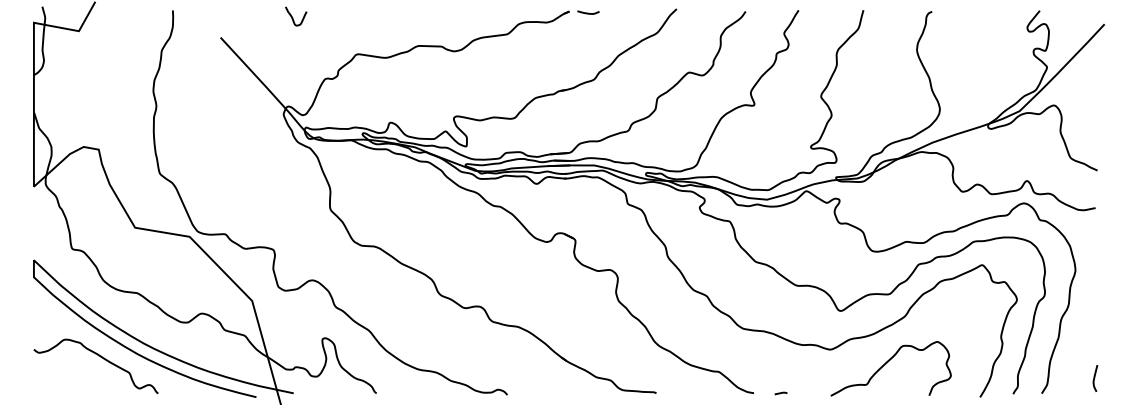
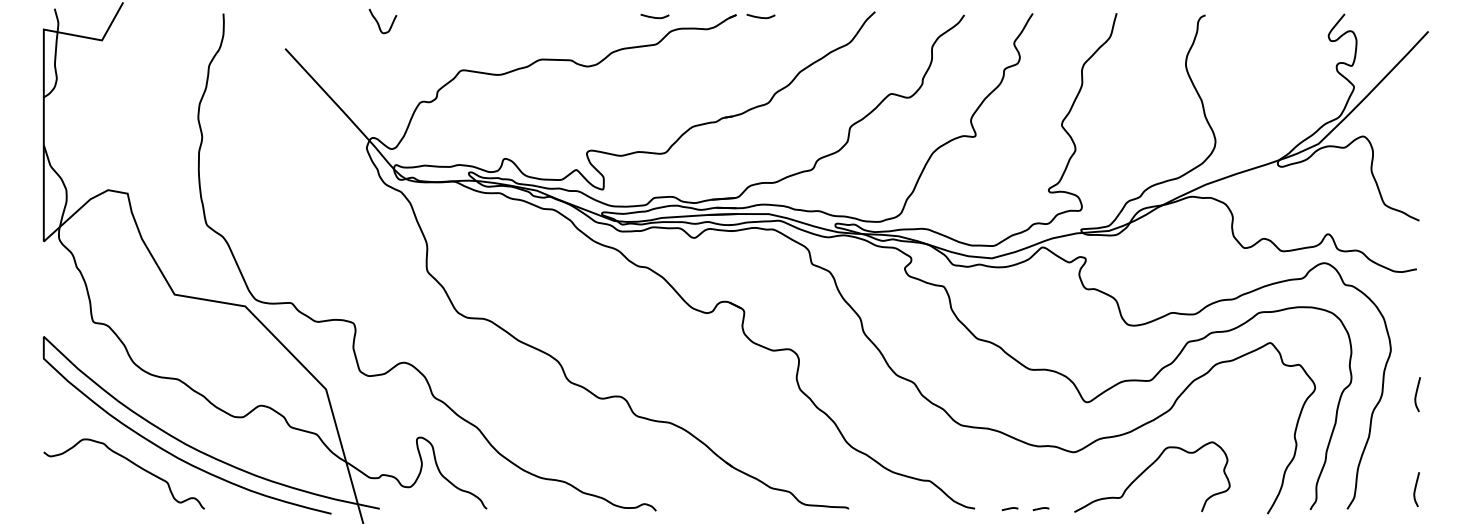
curve: (506, 12) -> (654, 16), added
curve: (1096, 304) -> (1417, 393), added
line: (804, 393) -> (1040, 508), added

